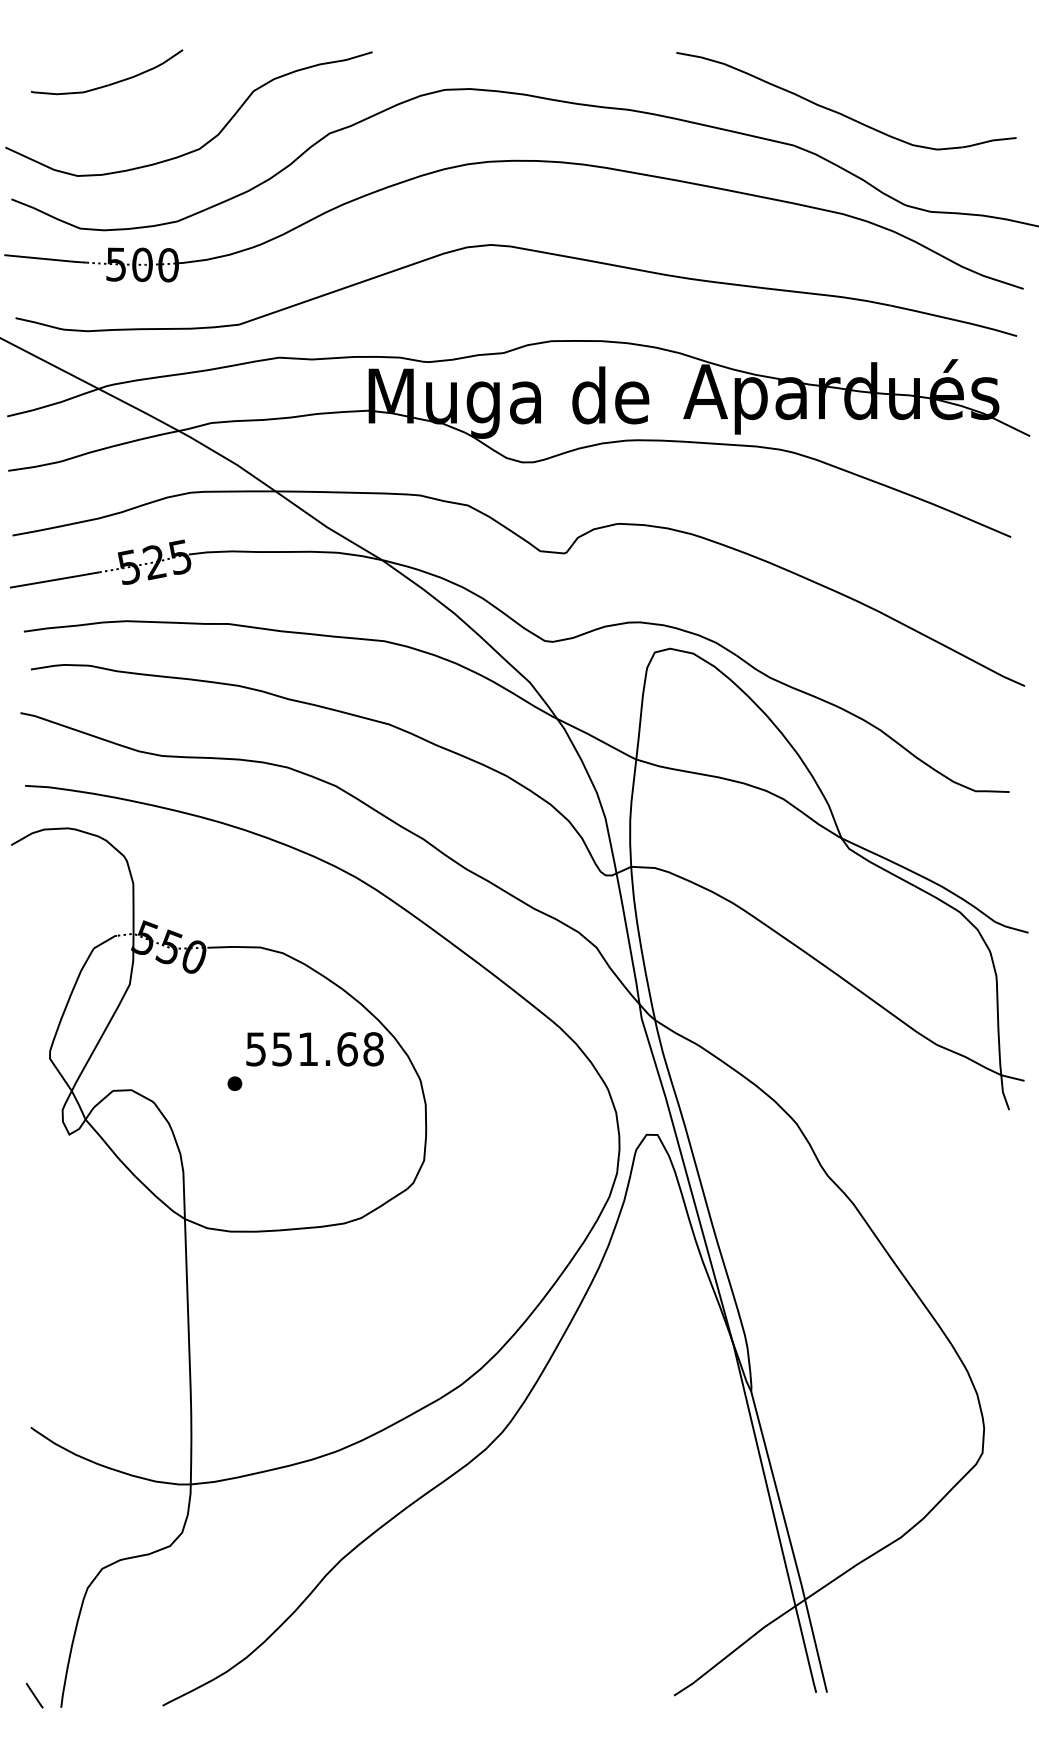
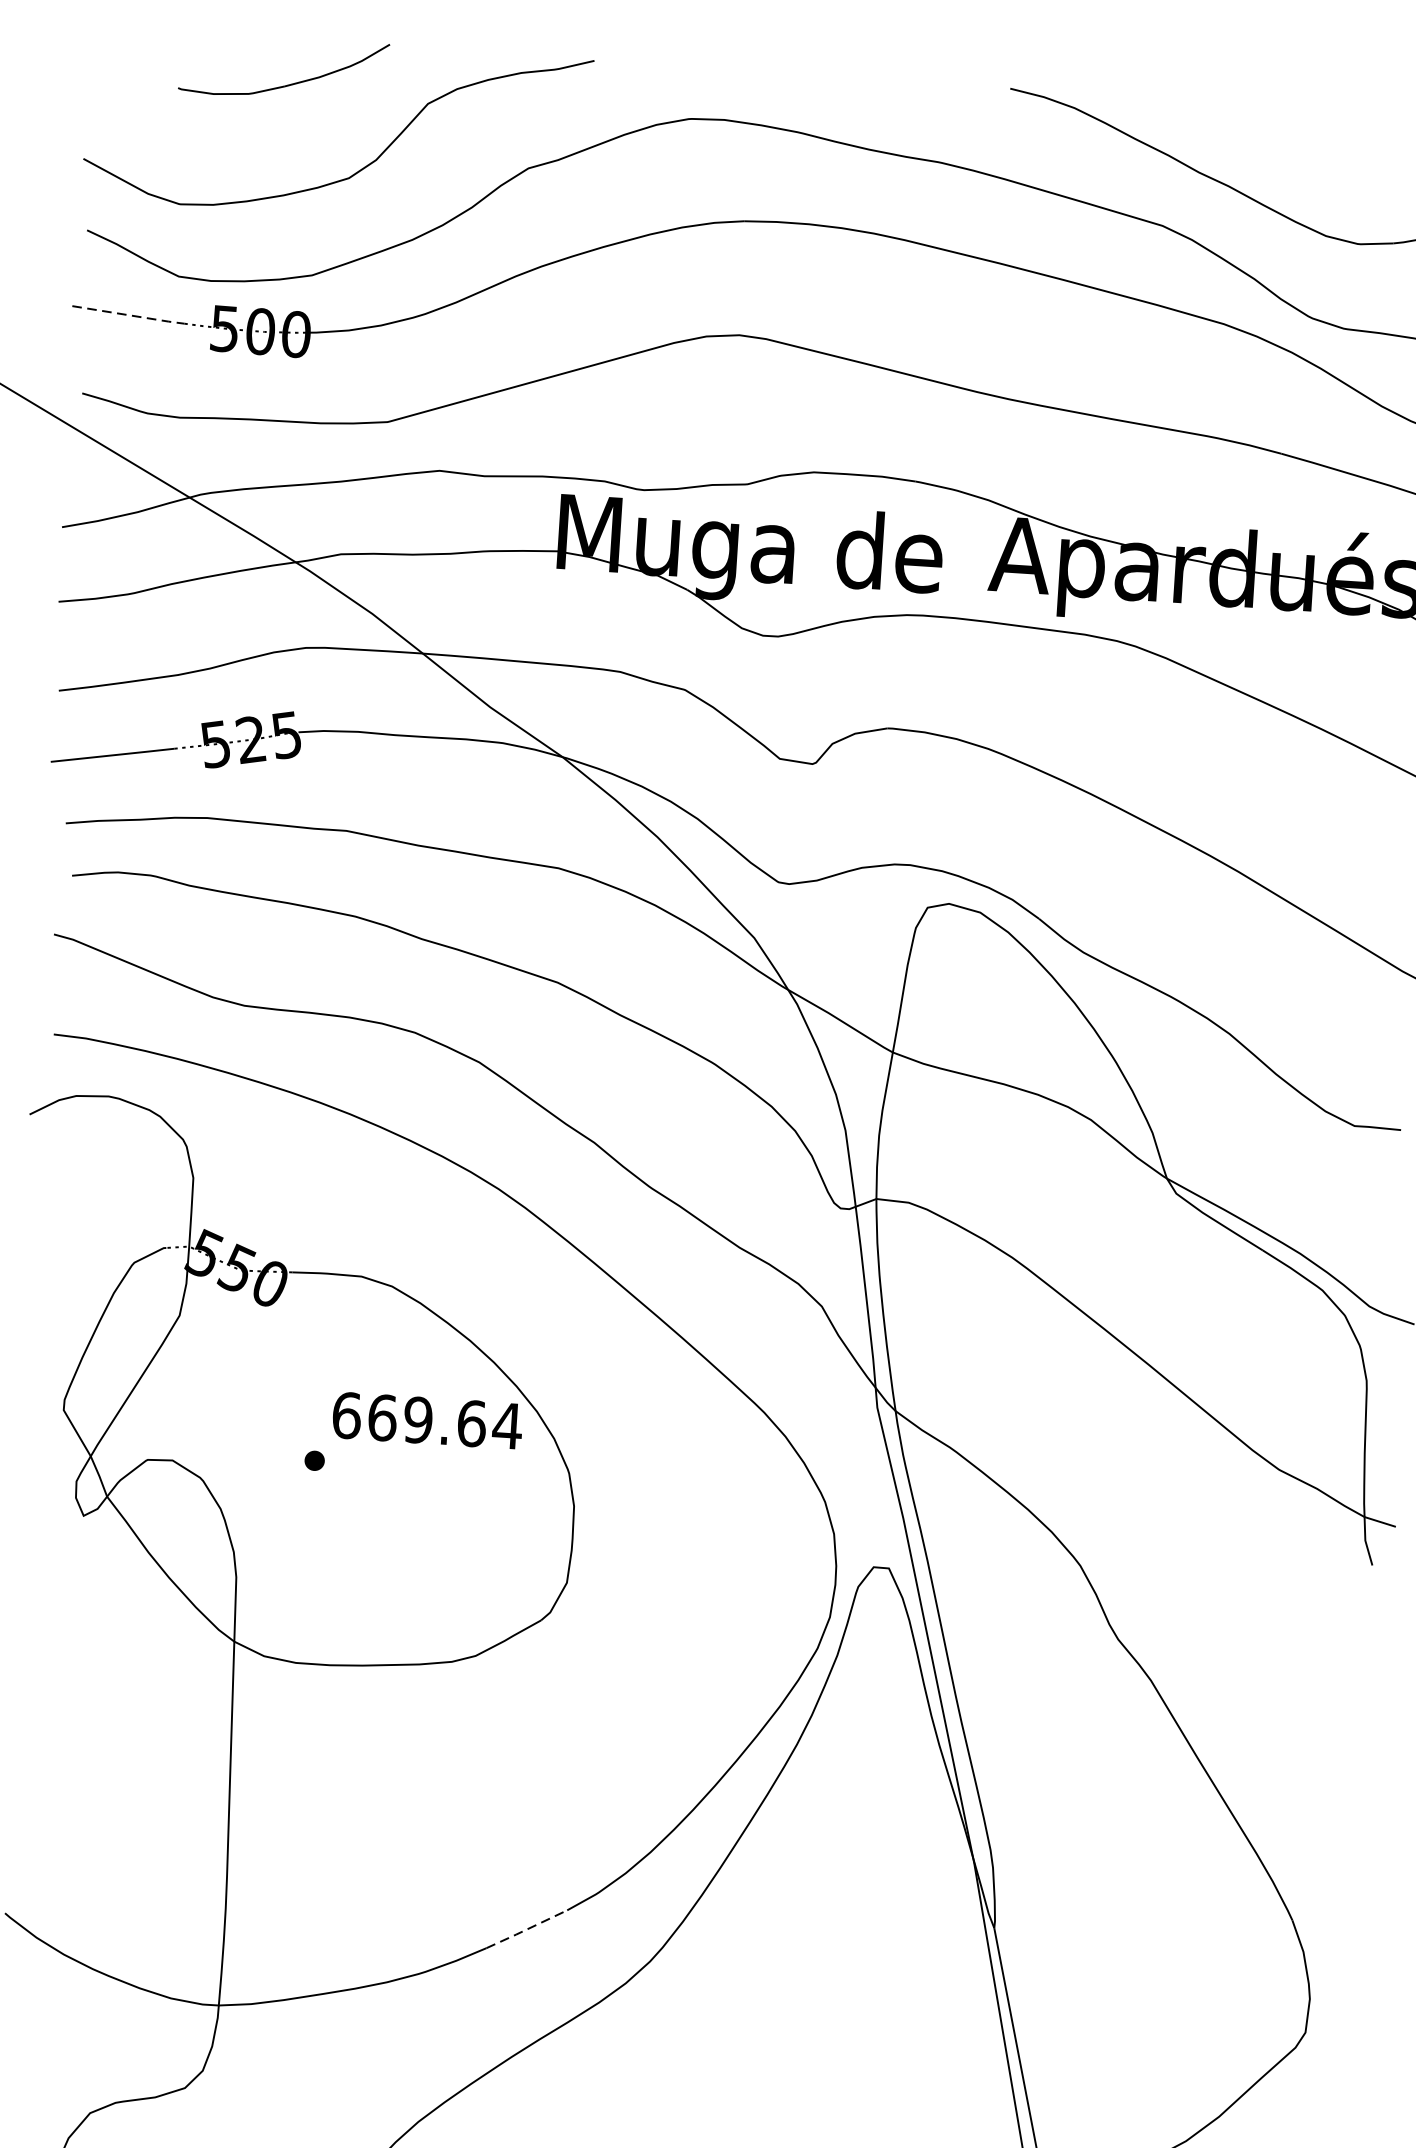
part: (110, 83) -> (287, 84), moved
line: (46, 259) -> (129, 315), solid -> dashed
text: (315, 1049) -> (428, 1421), 551.68 -> 669.64
line: (411, 1414) -> (527, 1929), solid -> dashed

